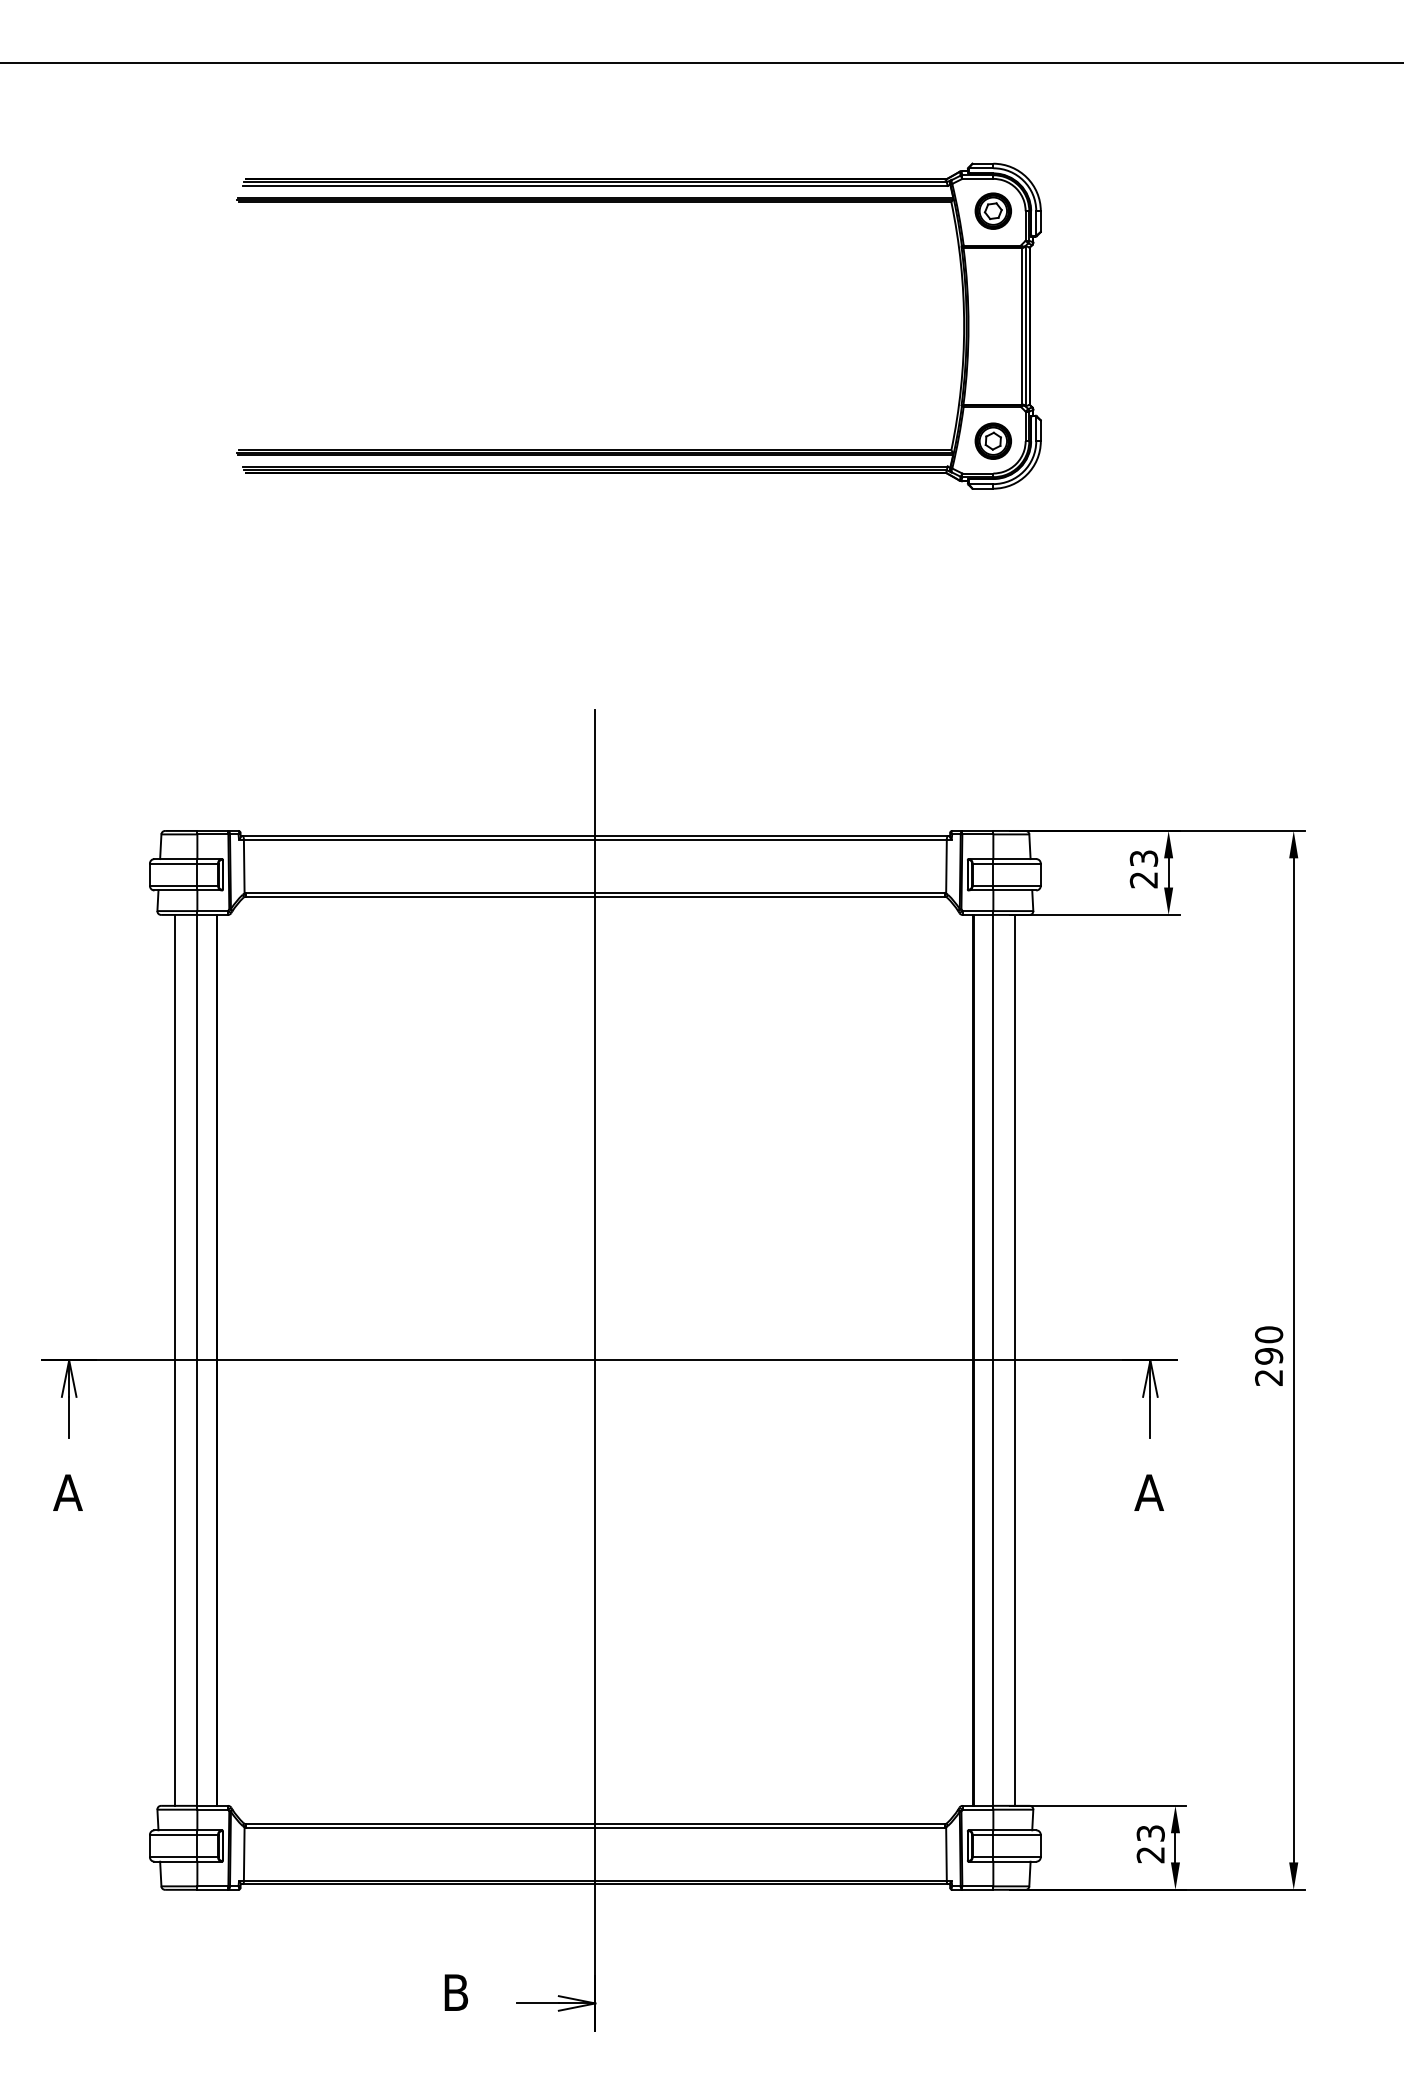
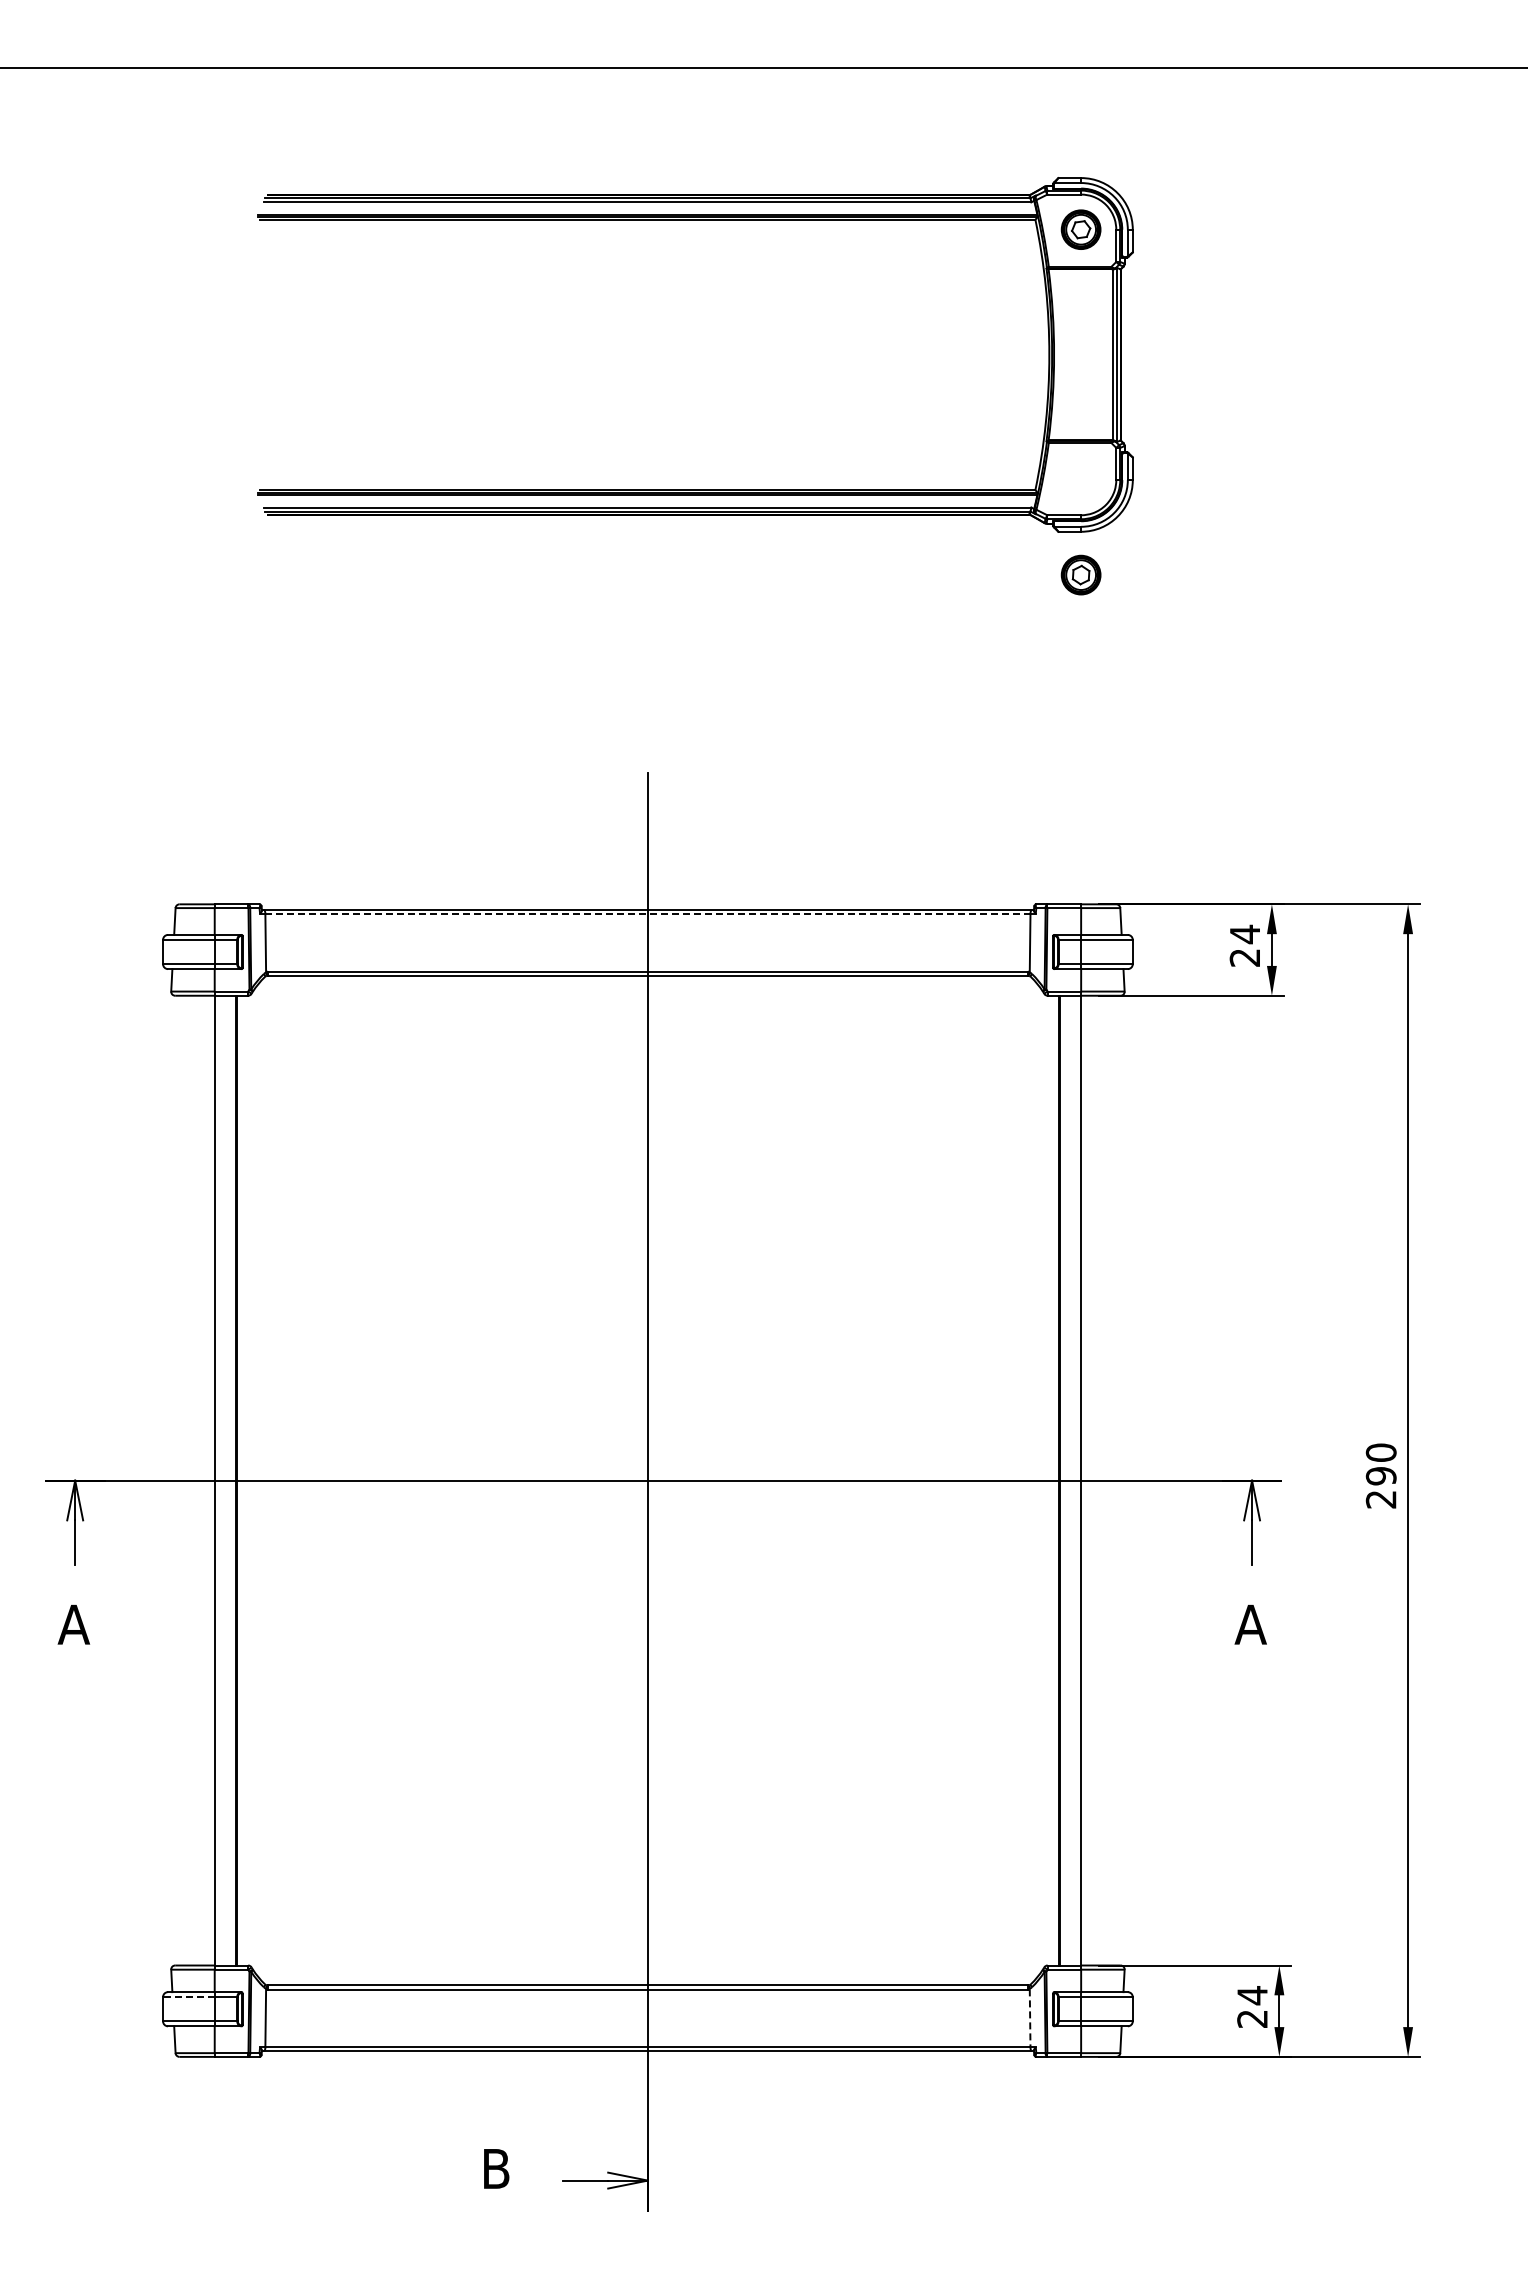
part: (992, 440) -> (1080, 574), moved
line: (594, 840) -> (647, 914), solid -> dashed
text: (1143, 858) -> (1244, 934), 23 -> 24
line: (175, 1360) -> (190, 1480), removed
line: (1014, 1360) -> (1104, 1480), removed
text: (1150, 1833) -> (1252, 1995), 23 -> 24
line: (173, 1835) -> (188, 1997), solid -> dashed
line: (946, 1854) -> (1030, 2018), solid -> dashed

